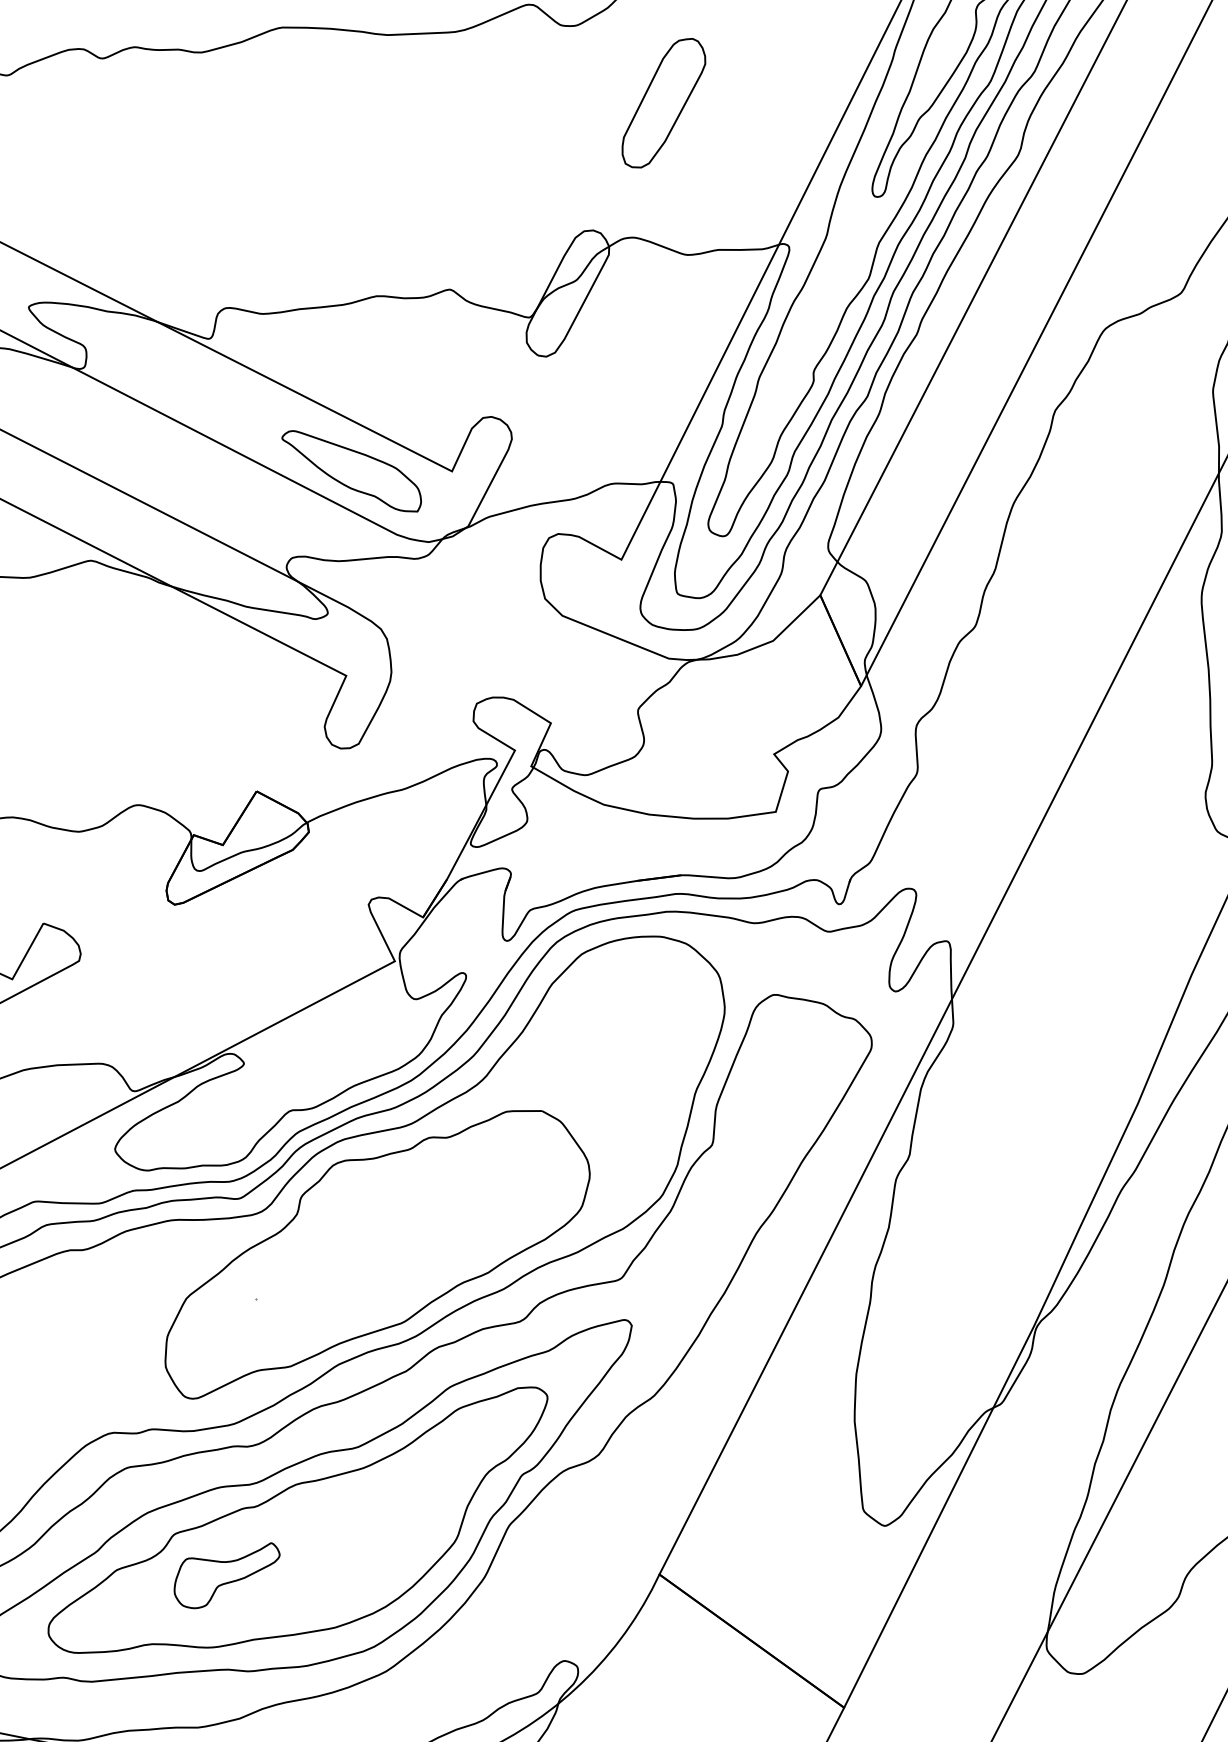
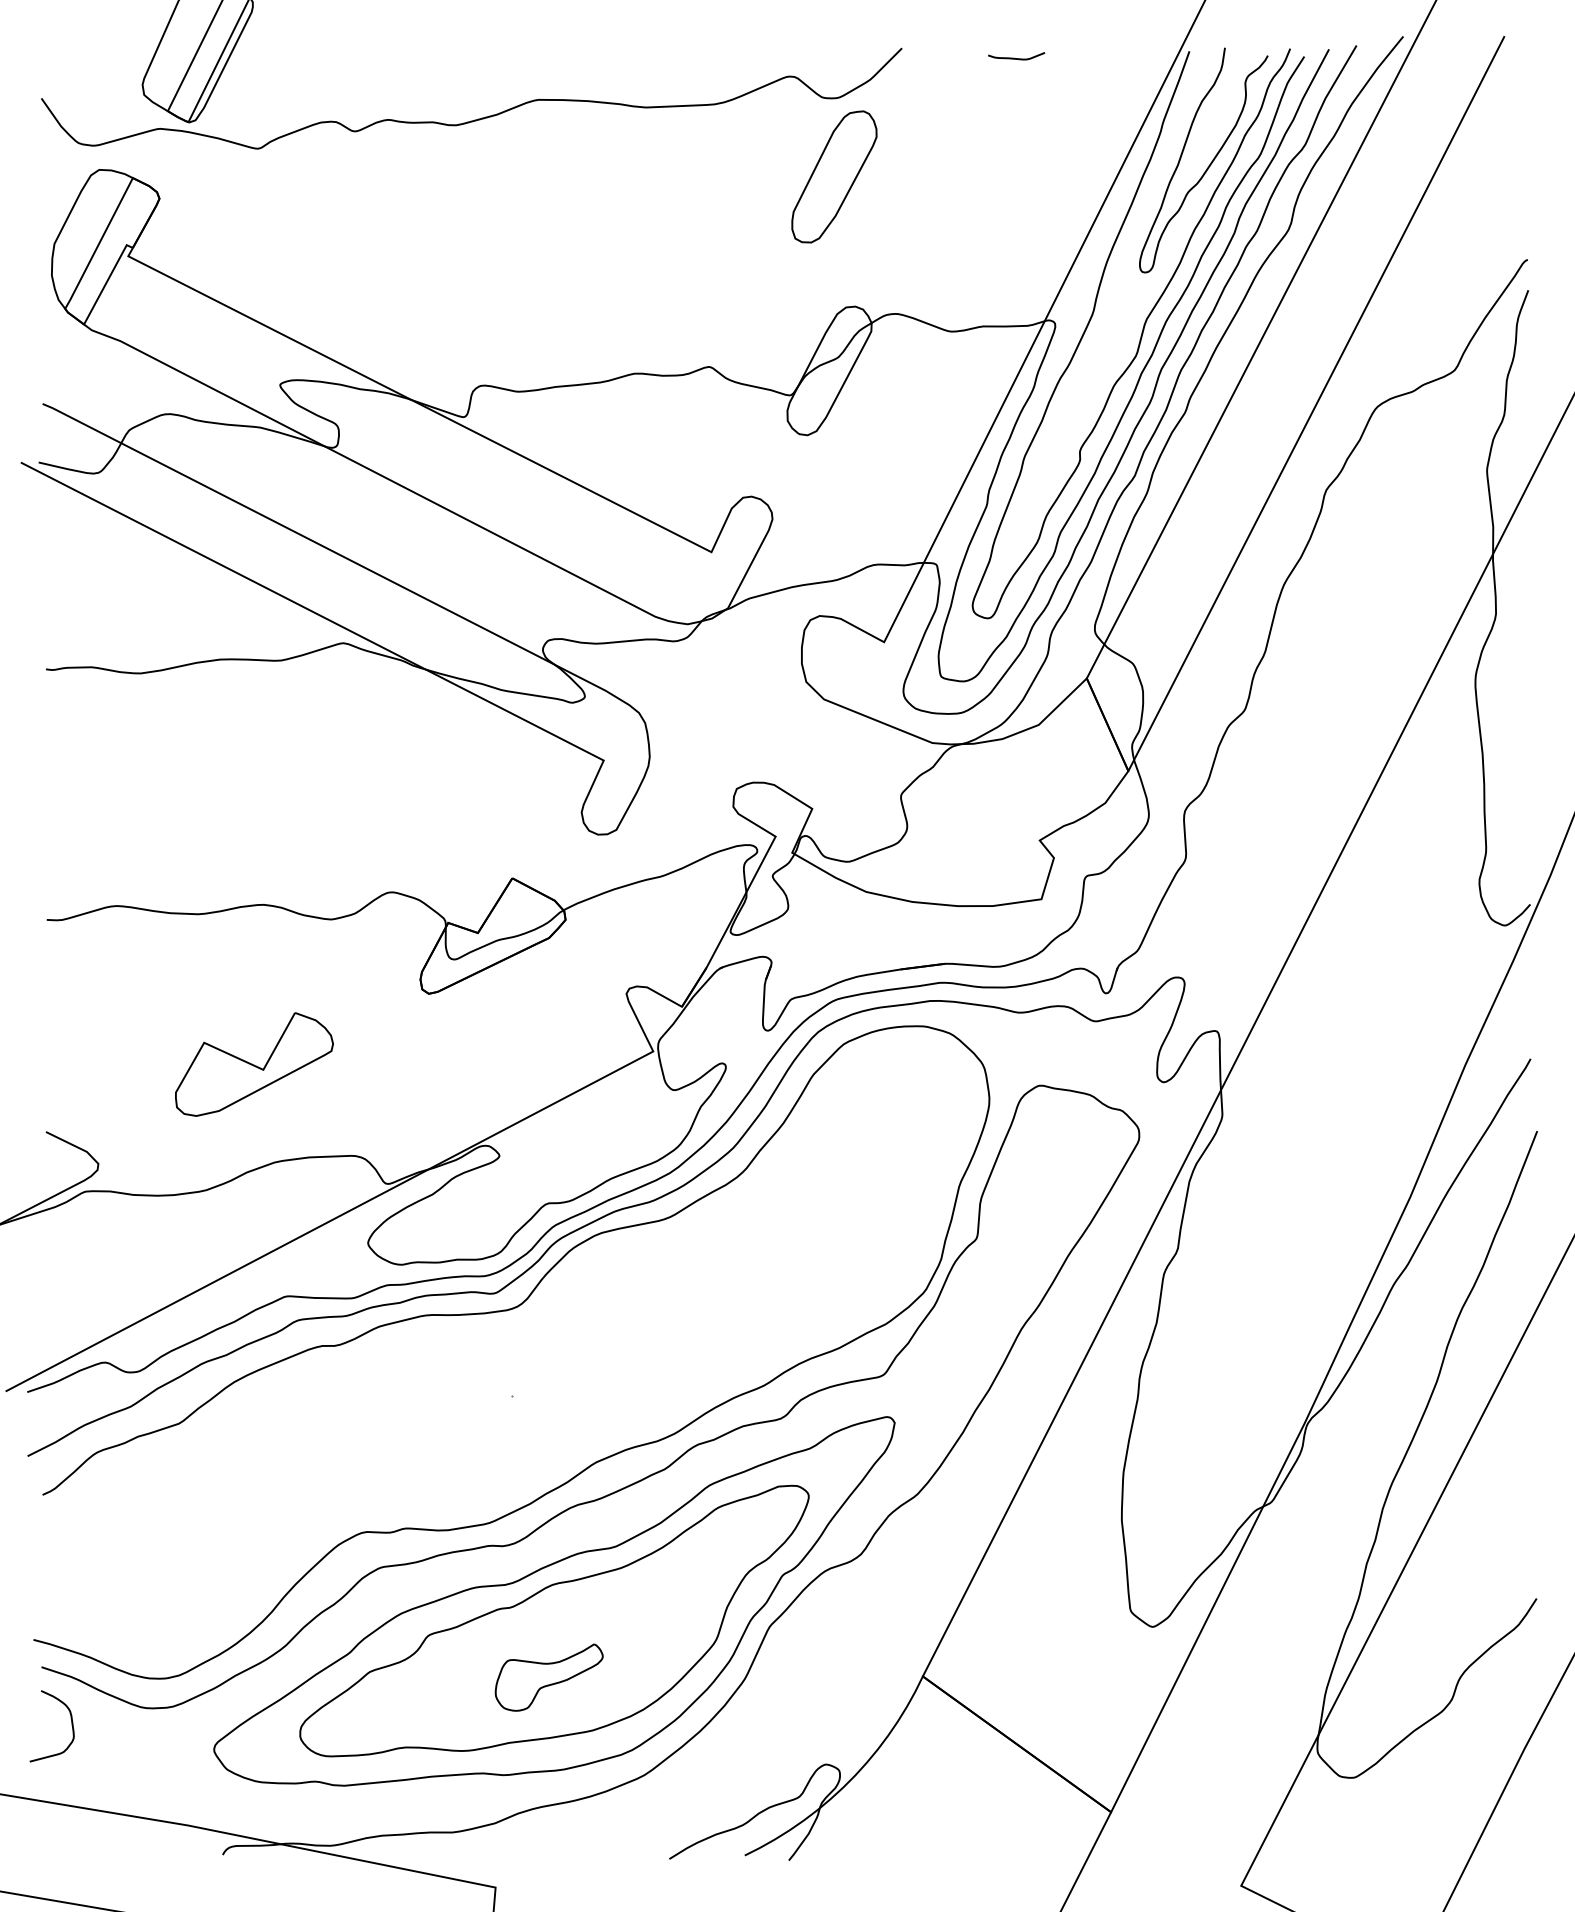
part: (663, 102) -> (834, 176), moved
part: (350, 470) -> (608, 551), removed
part: (377, 1254) -> (635, 1350), removed
part: (226, 1575) -> (548, 1677), moved

